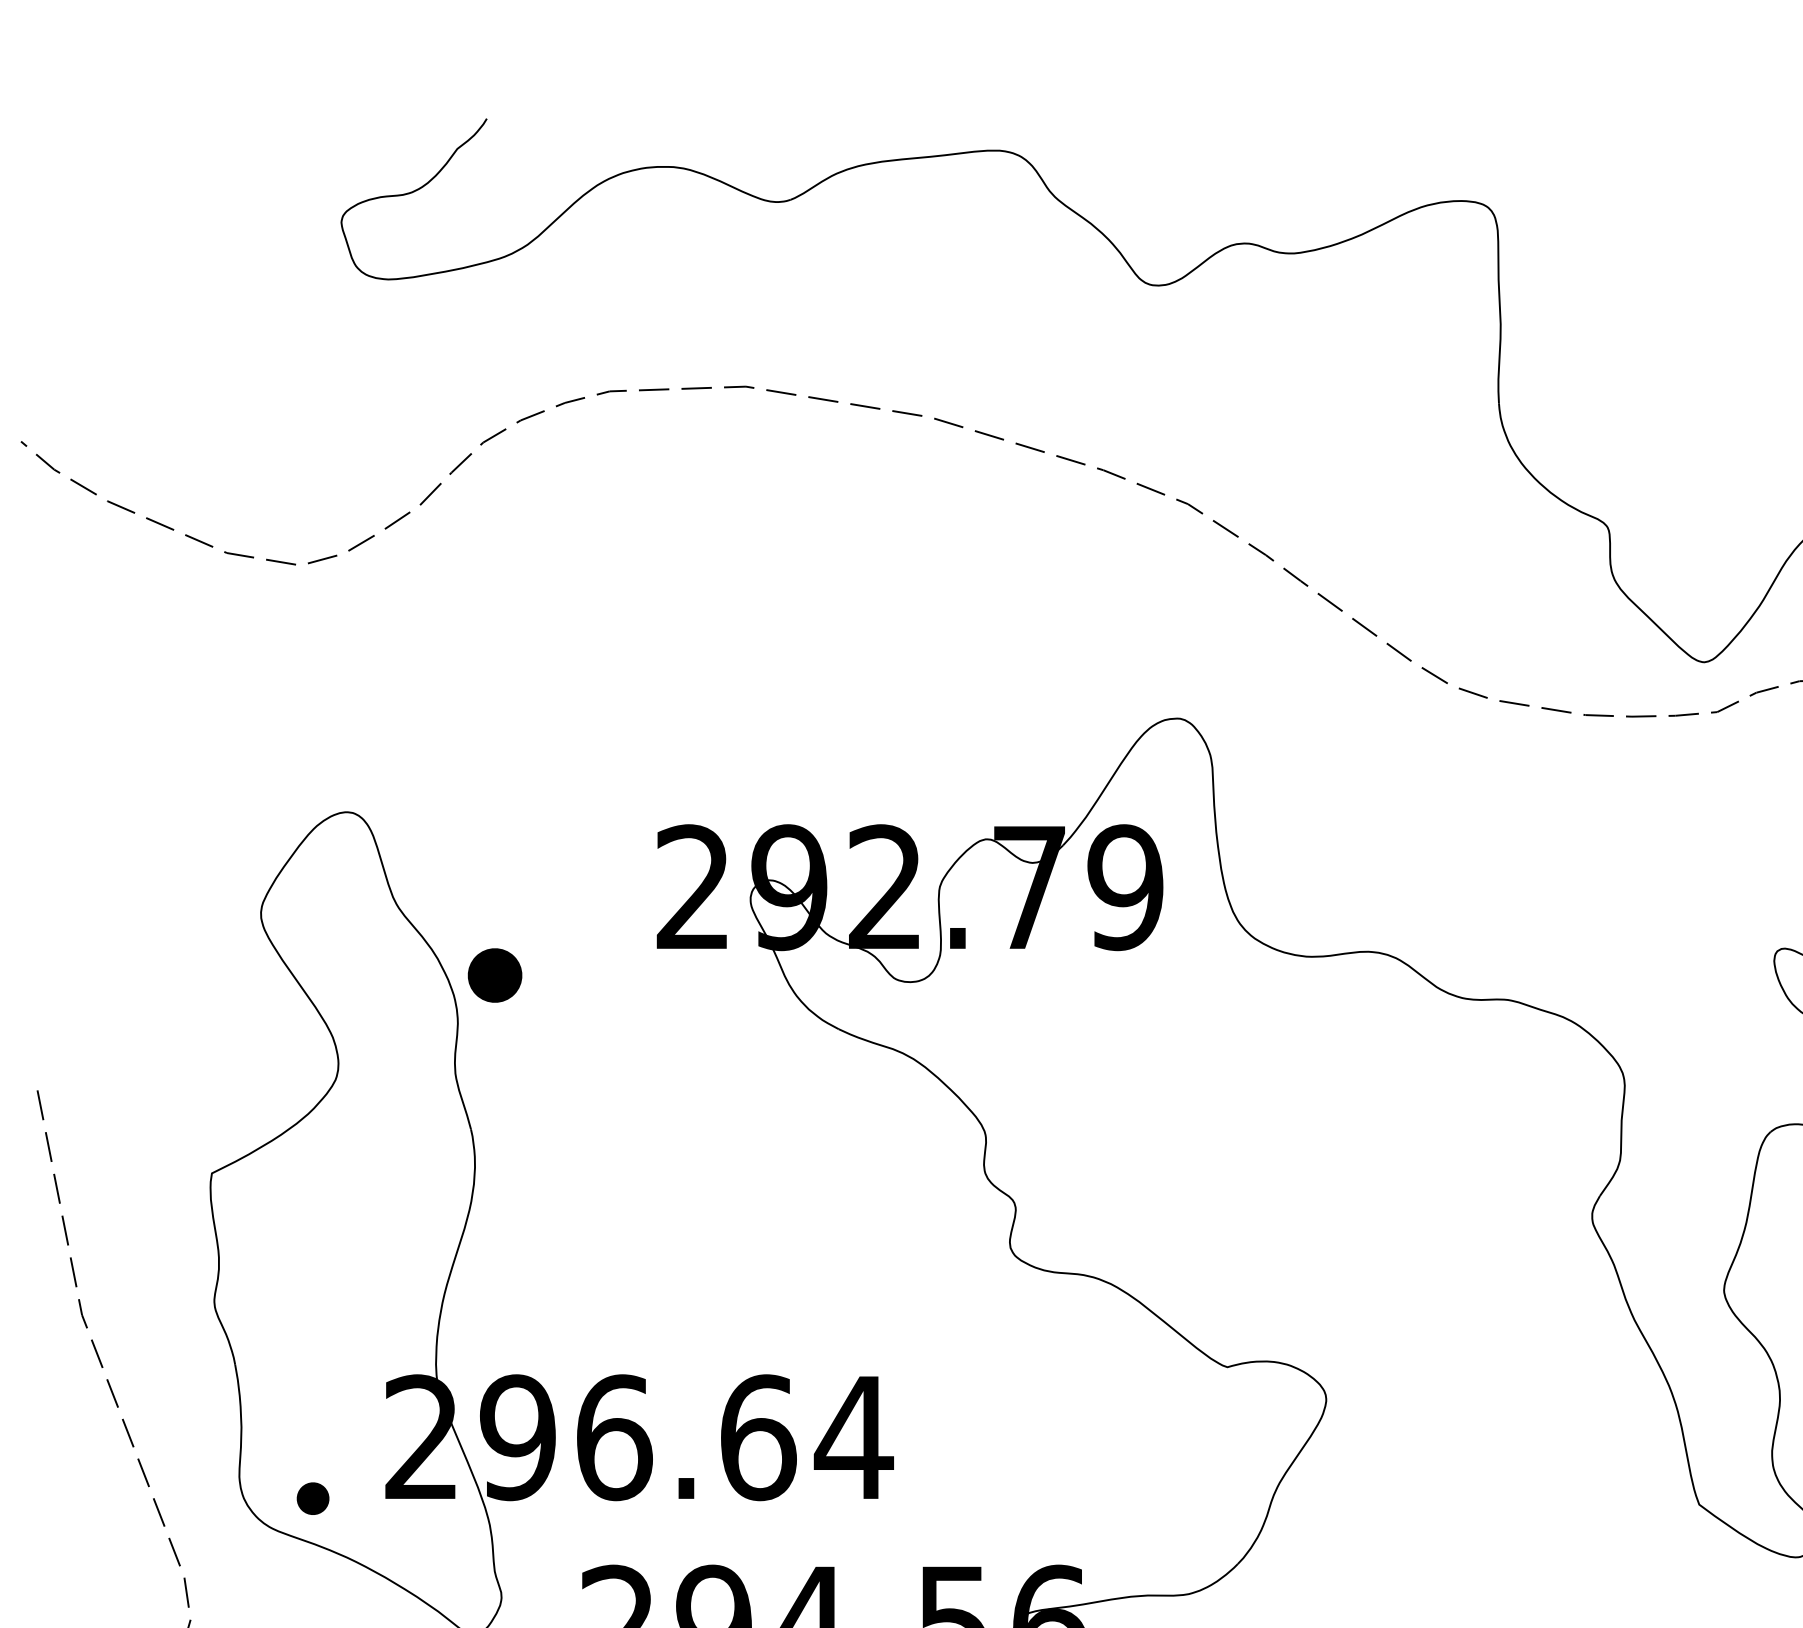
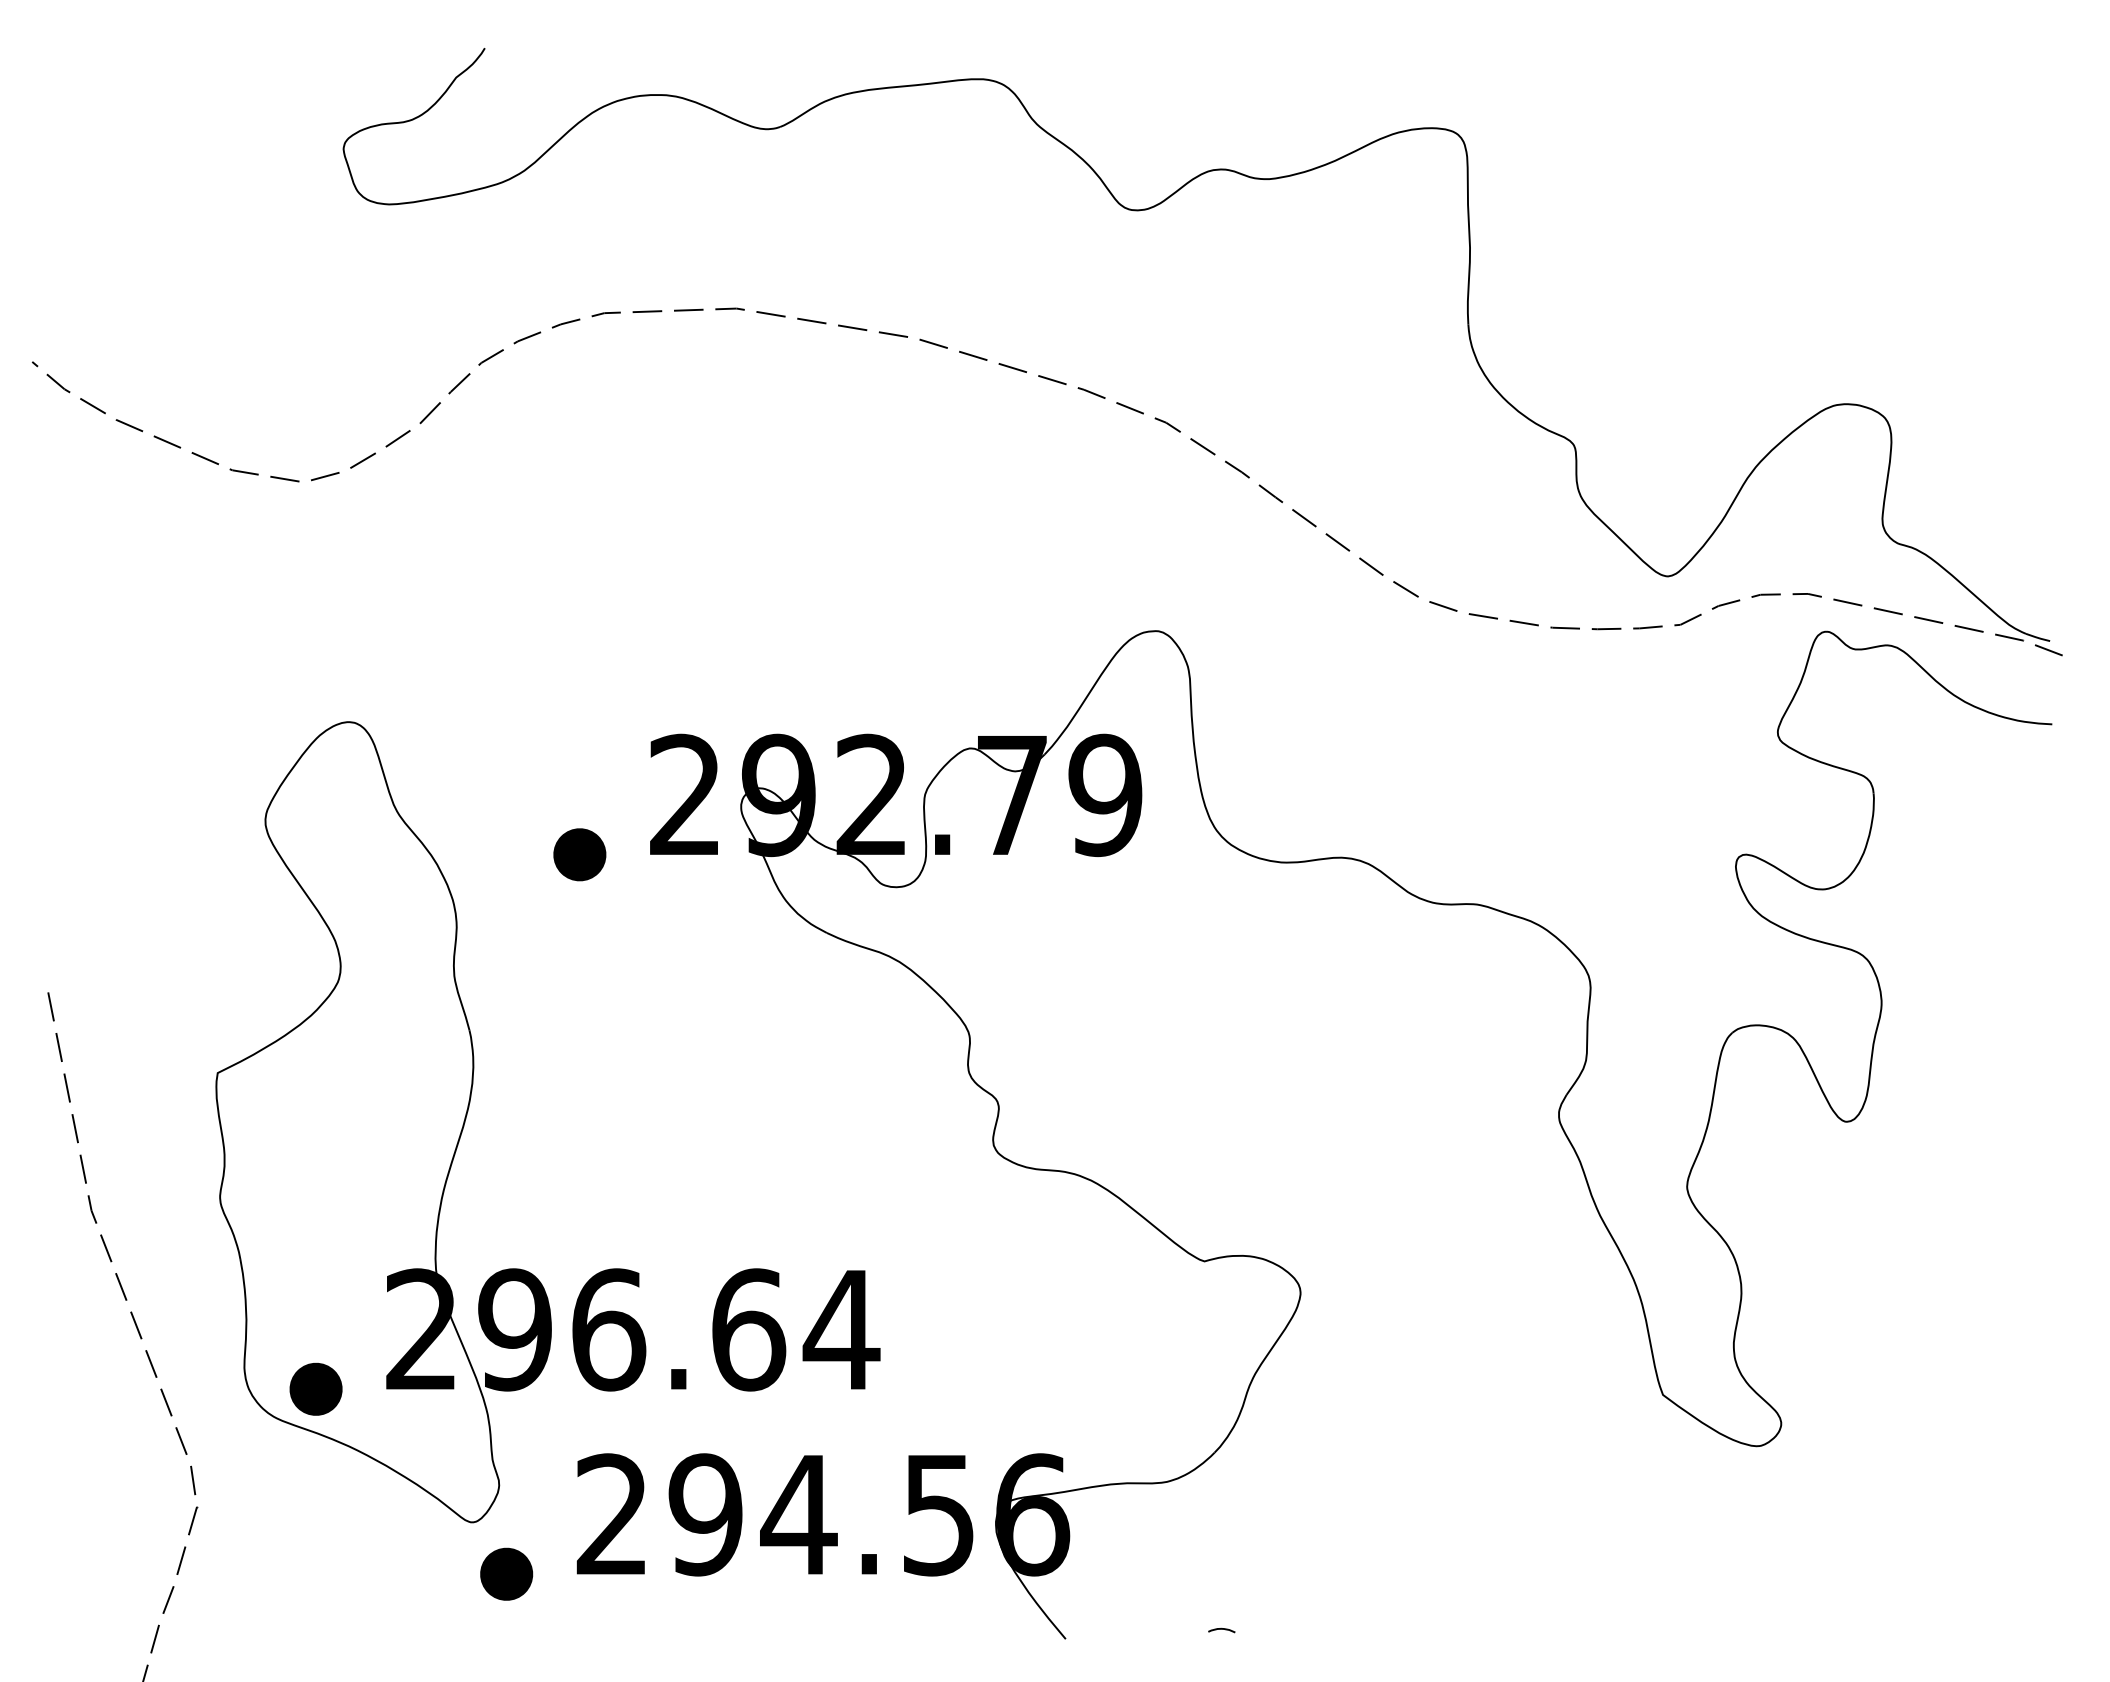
part: (494, 975) -> (579, 854), moved
part: (312, 1498) -> (315, 1388), size x1.67

